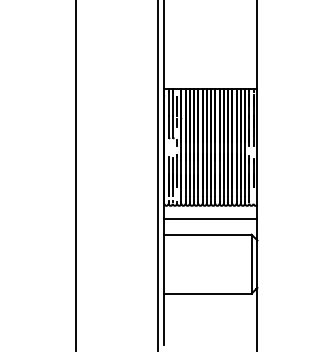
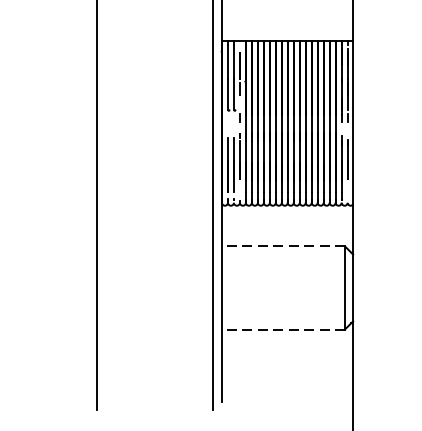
line: (210, 218) -> (287, 223), removed
line: (207, 234) -> (282, 246), solid -> dashed
line: (207, 293) -> (282, 329), solid -> dashed

